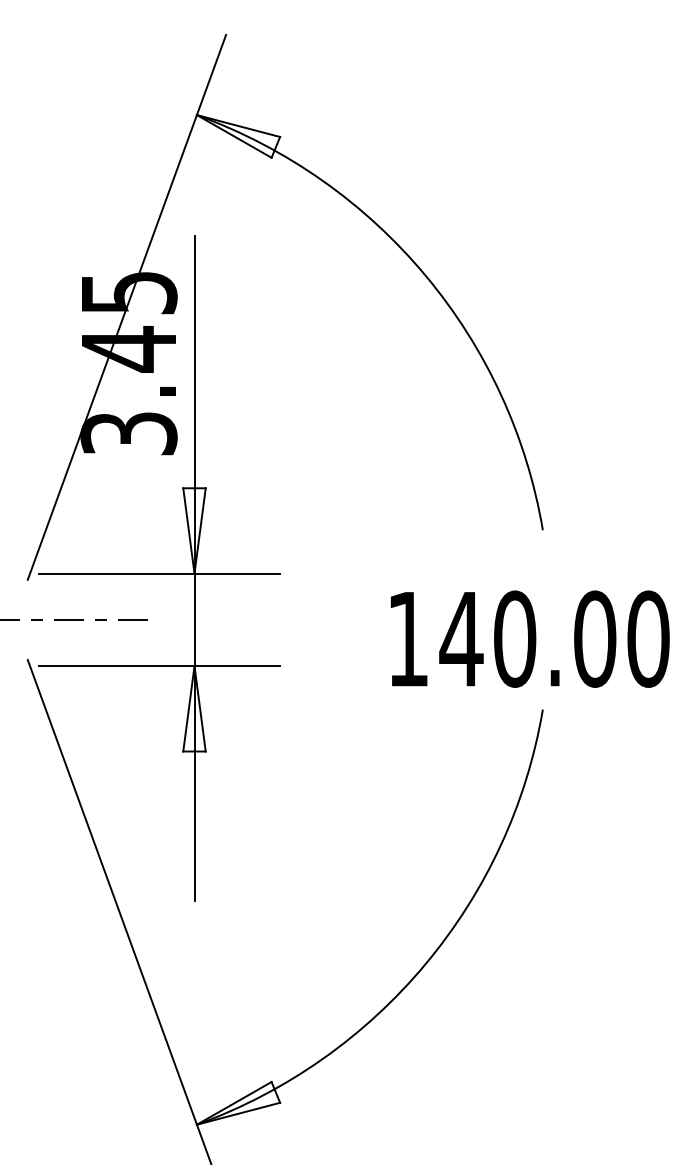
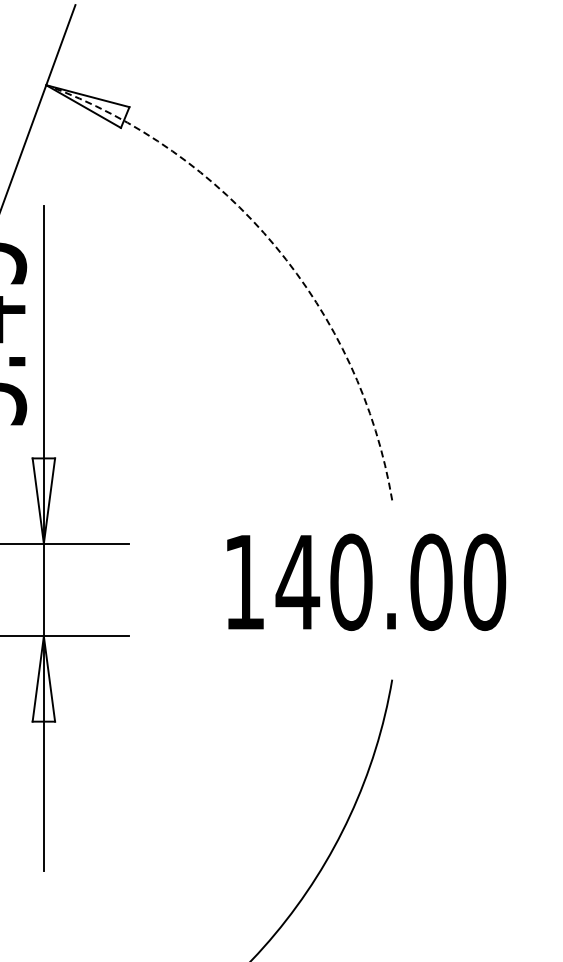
arc: (425, 276) -> (274, 246), solid -> dashed
text: (529, 638) -> (365, 581), moved

